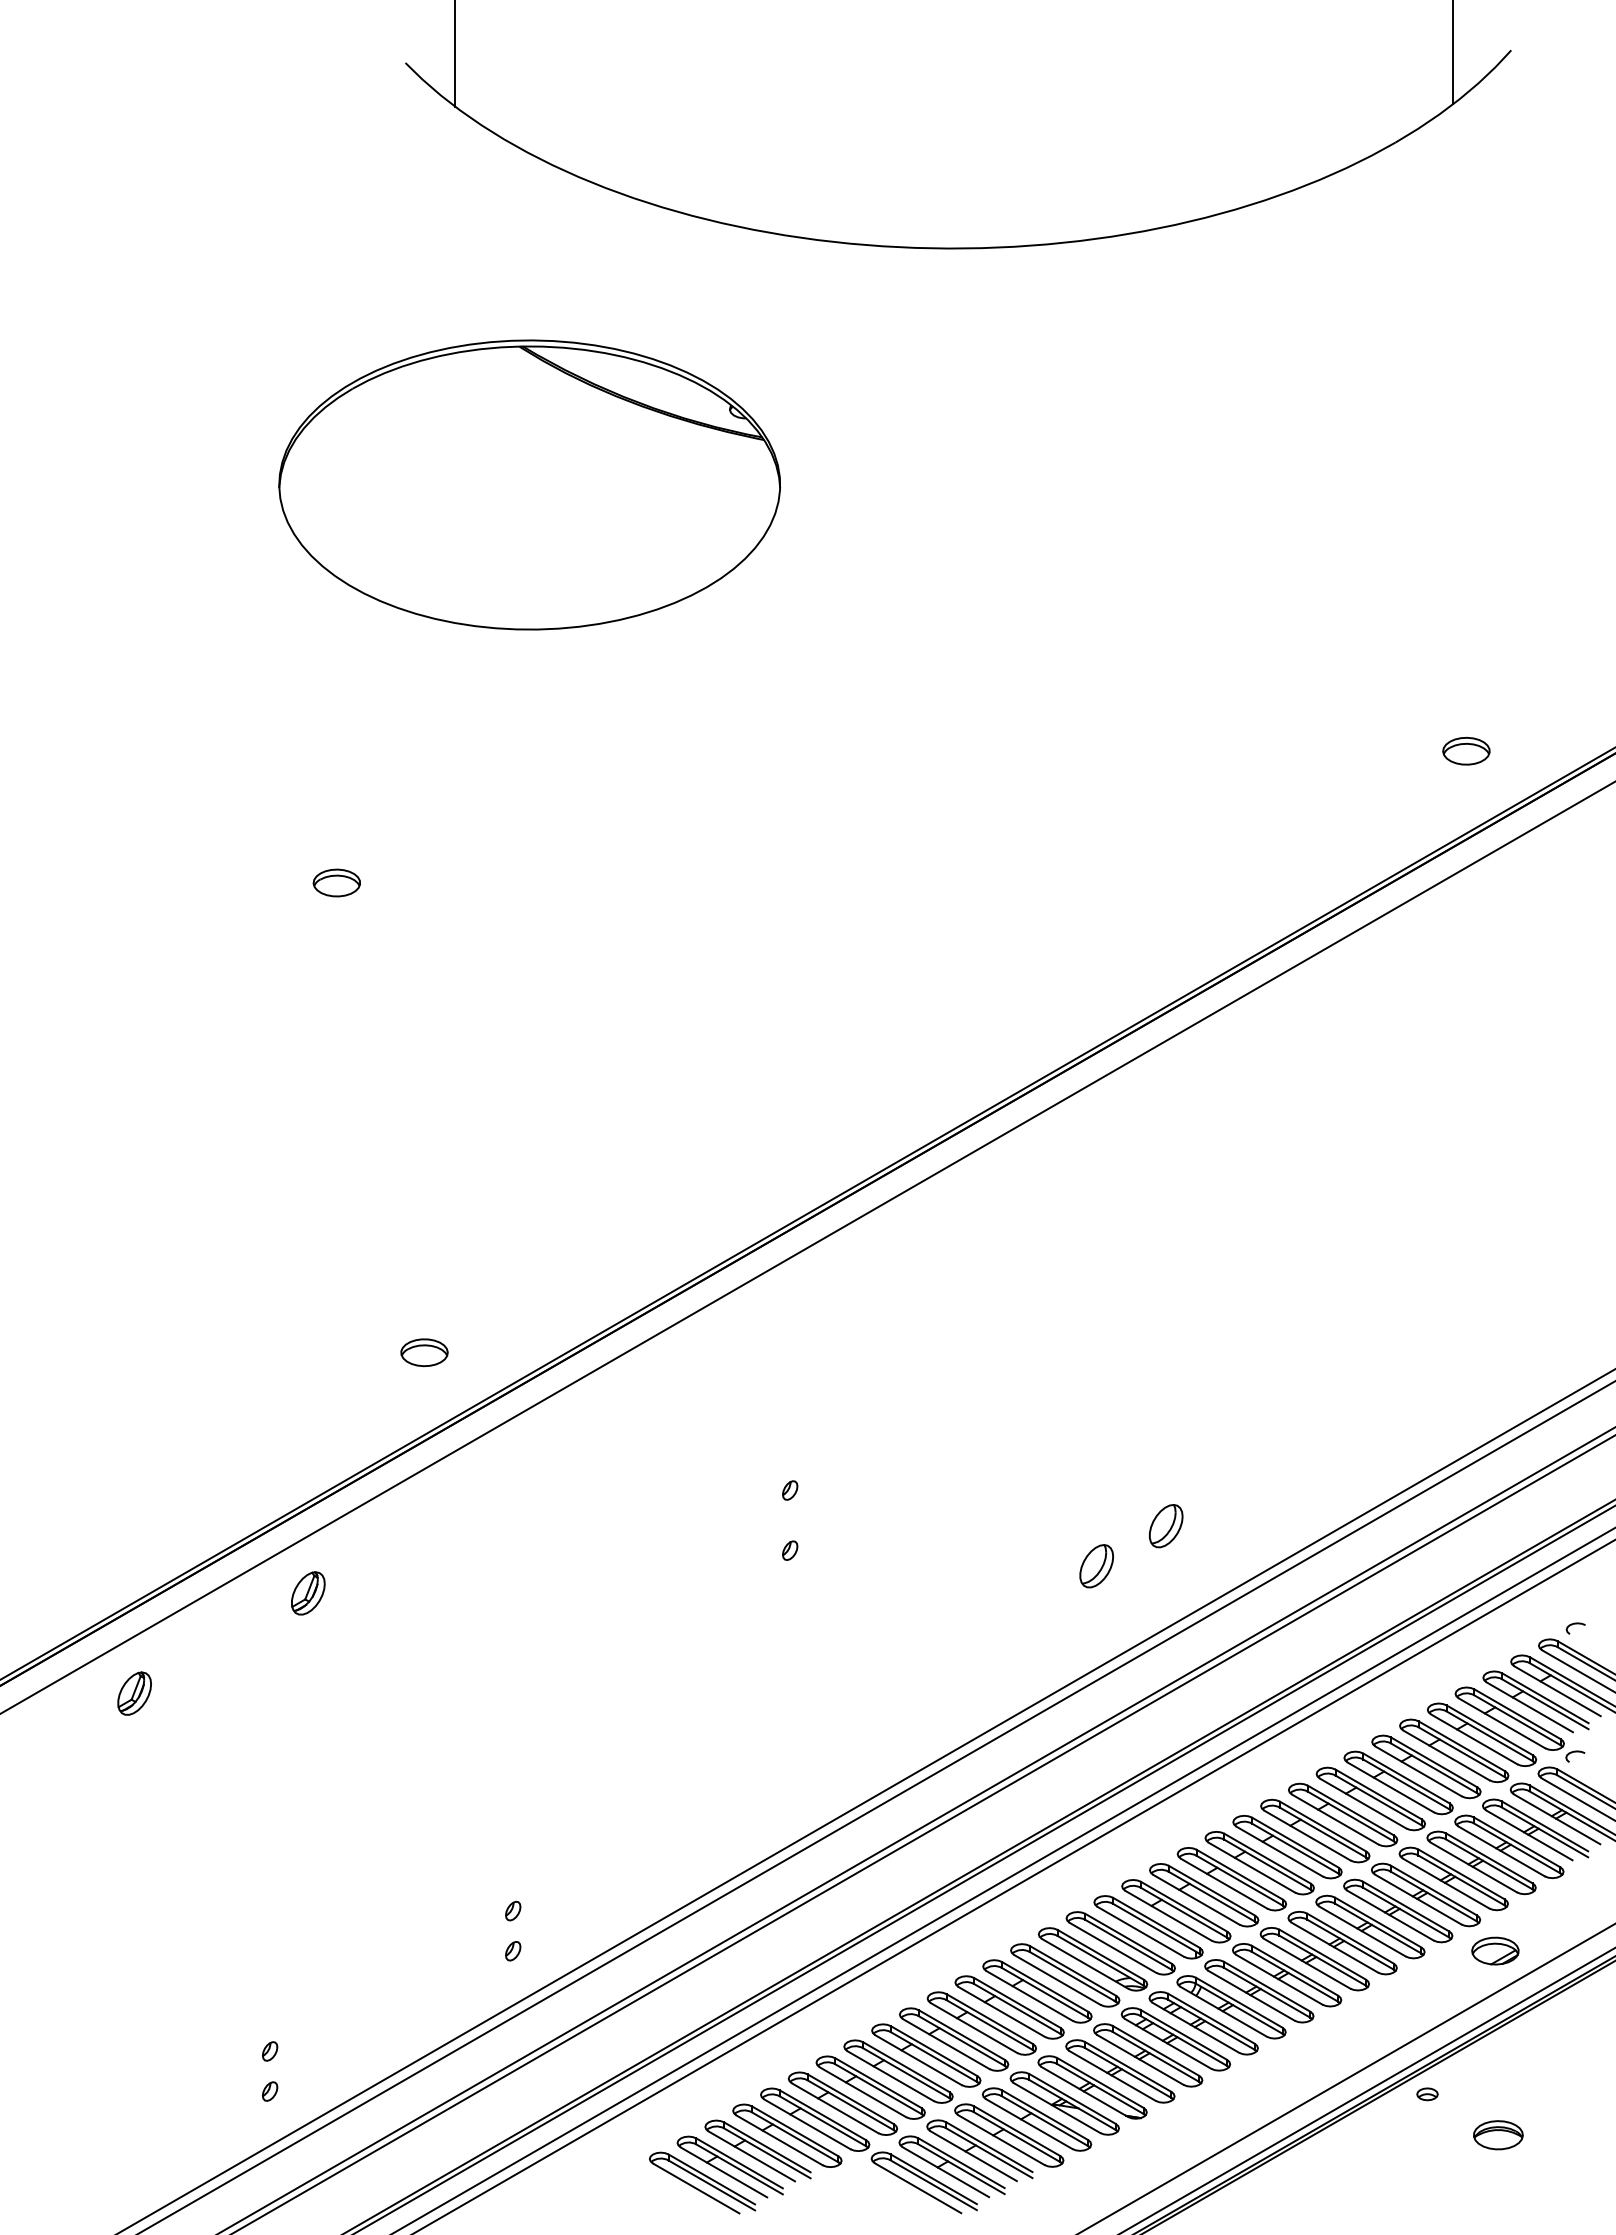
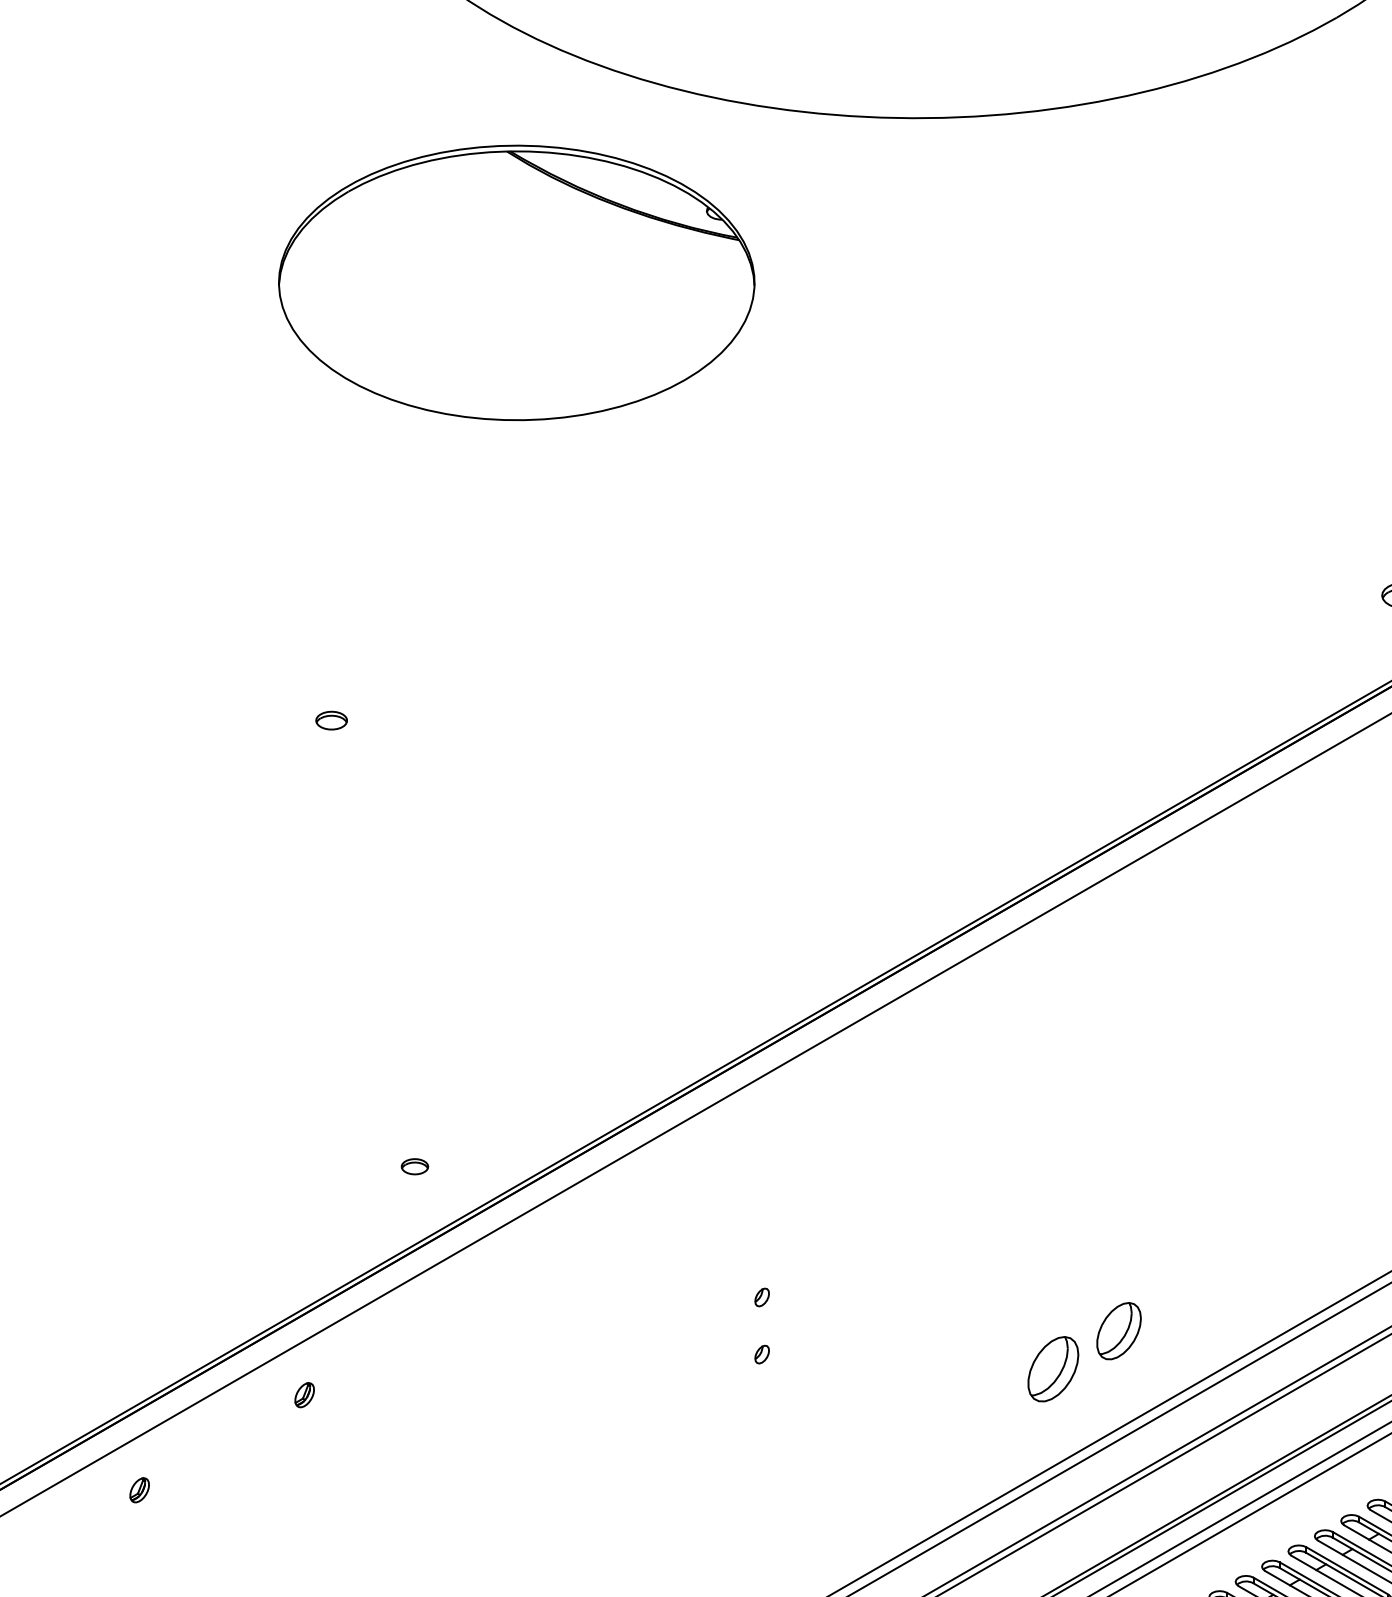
part: (529, 484) -> (516, 282), moved
part: (336, 882) -> (331, 720), size x0.7
part: (424, 1352) -> (414, 1166), size x0.6
part: (1166, 1526) -> (1119, 1331), size x1.4
part: (1096, 1566) -> (1053, 1369), size x1.6
part: (308, 1593) -> (304, 1395), size x0.6
part: (134, 1693) -> (139, 1490), size x0.6

